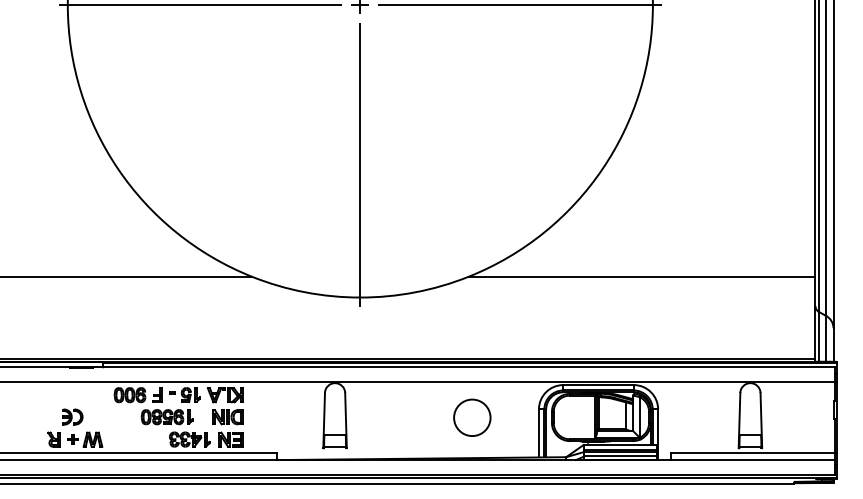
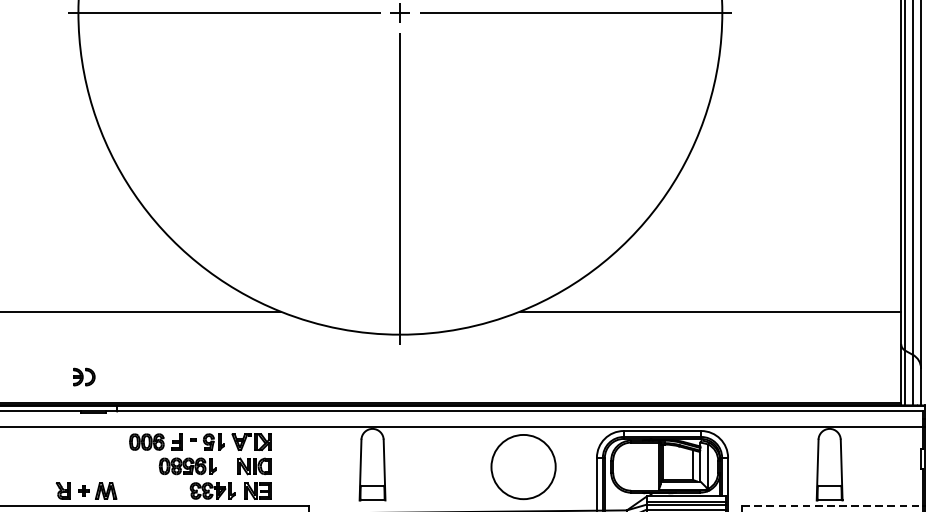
part: (72, 416) -> (83, 376), moved
circle: (472, 417) -> (523, 466), size x1.6
line: (753, 452) -> (833, 505), solid -> dashed

